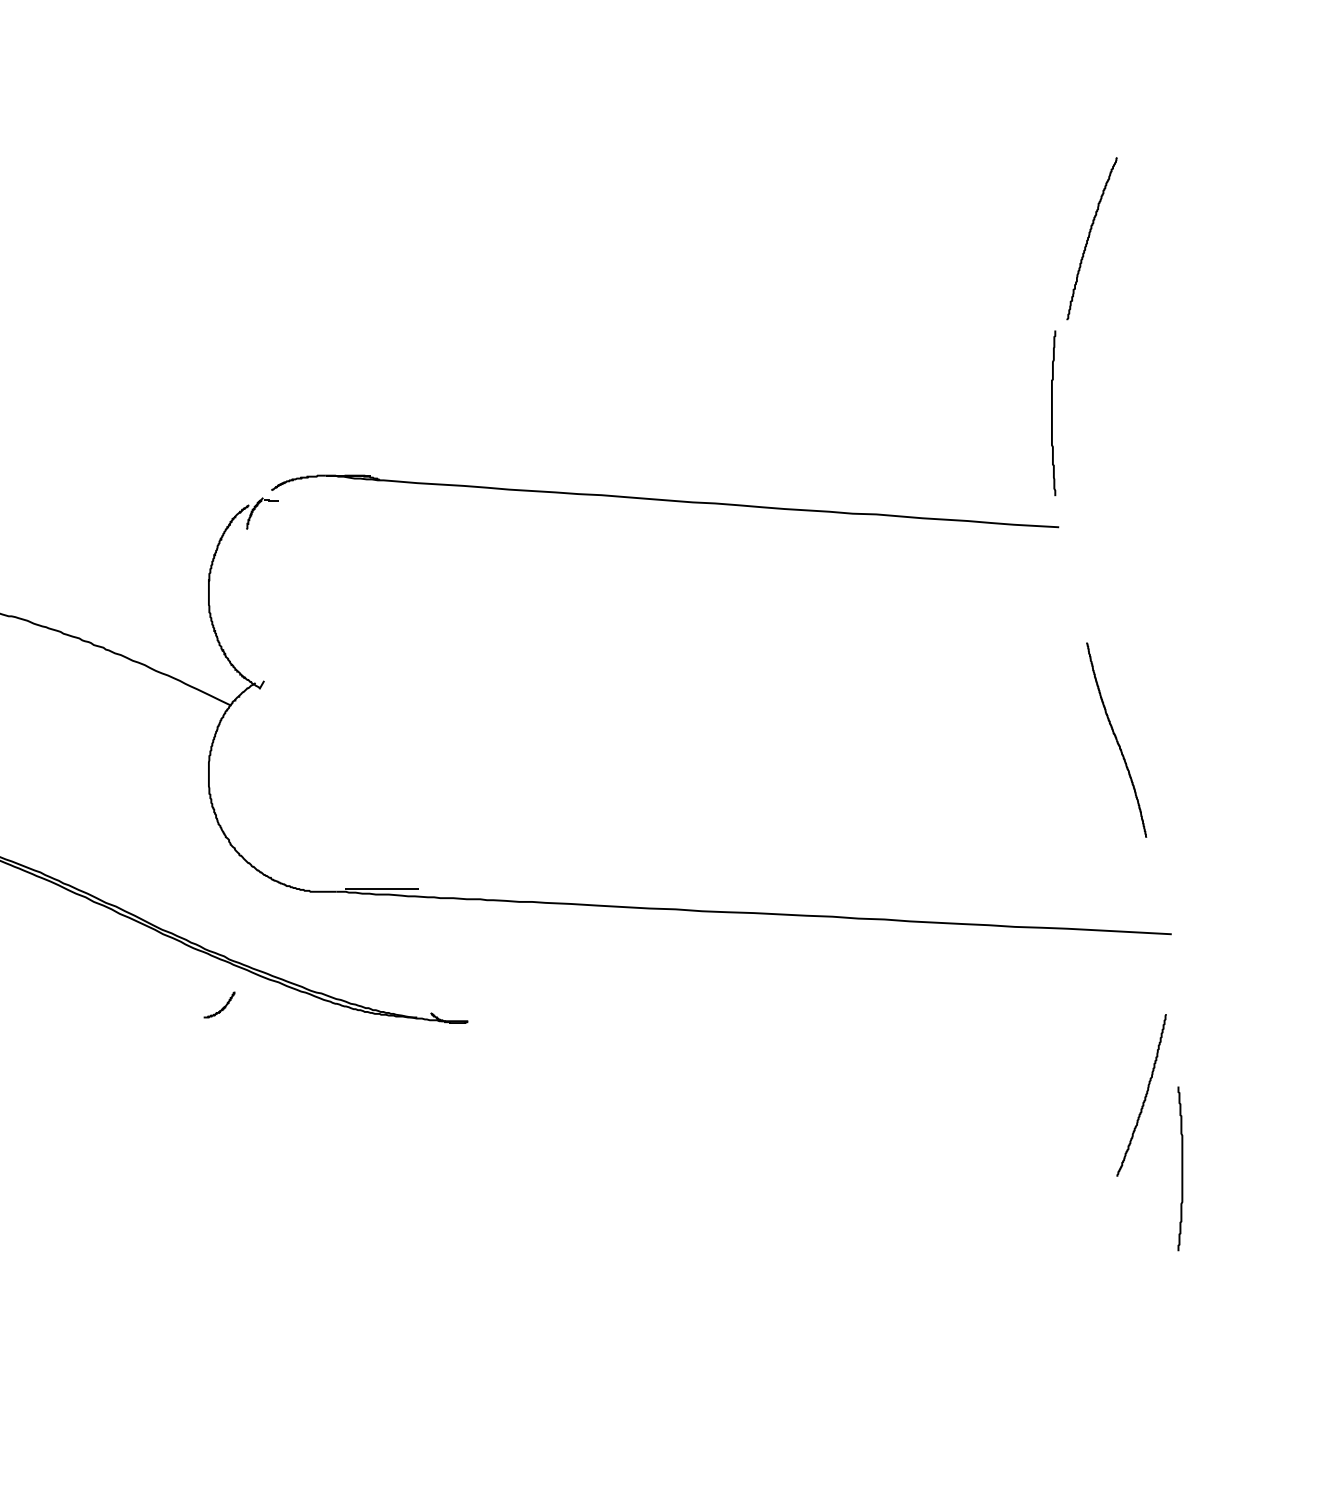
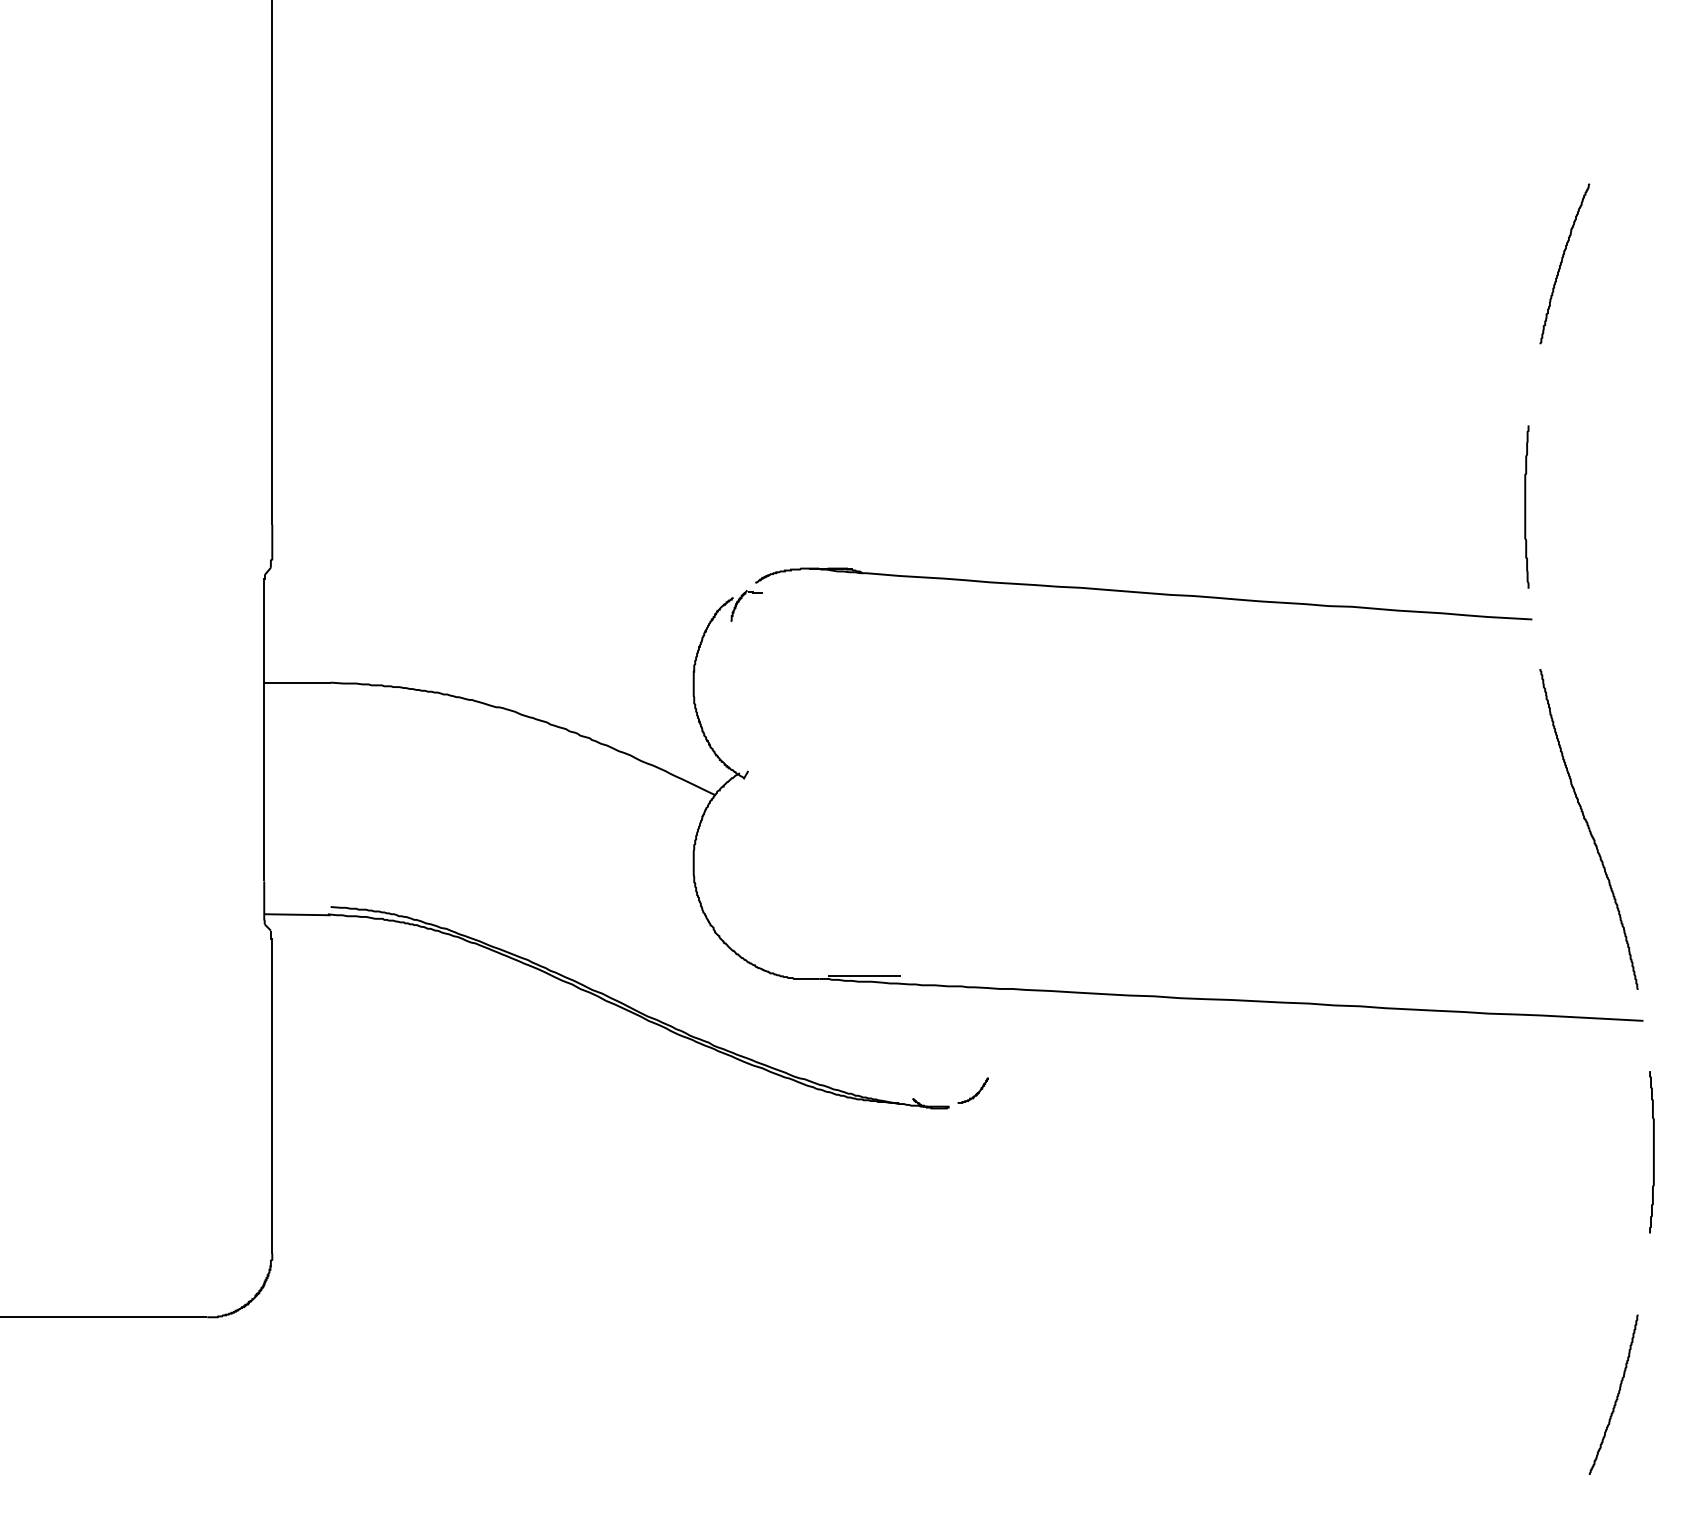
curve: (1089, 237) -> (1562, 262), moved
part: (1116, 740) -> (1588, 829), size x1.67
curve: (221, 1007) -> (975, 1093), moved
curve: (1144, 1097) -> (1616, 1396), moved
curve: (1181, 1169) -> (1653, 1152), moved

